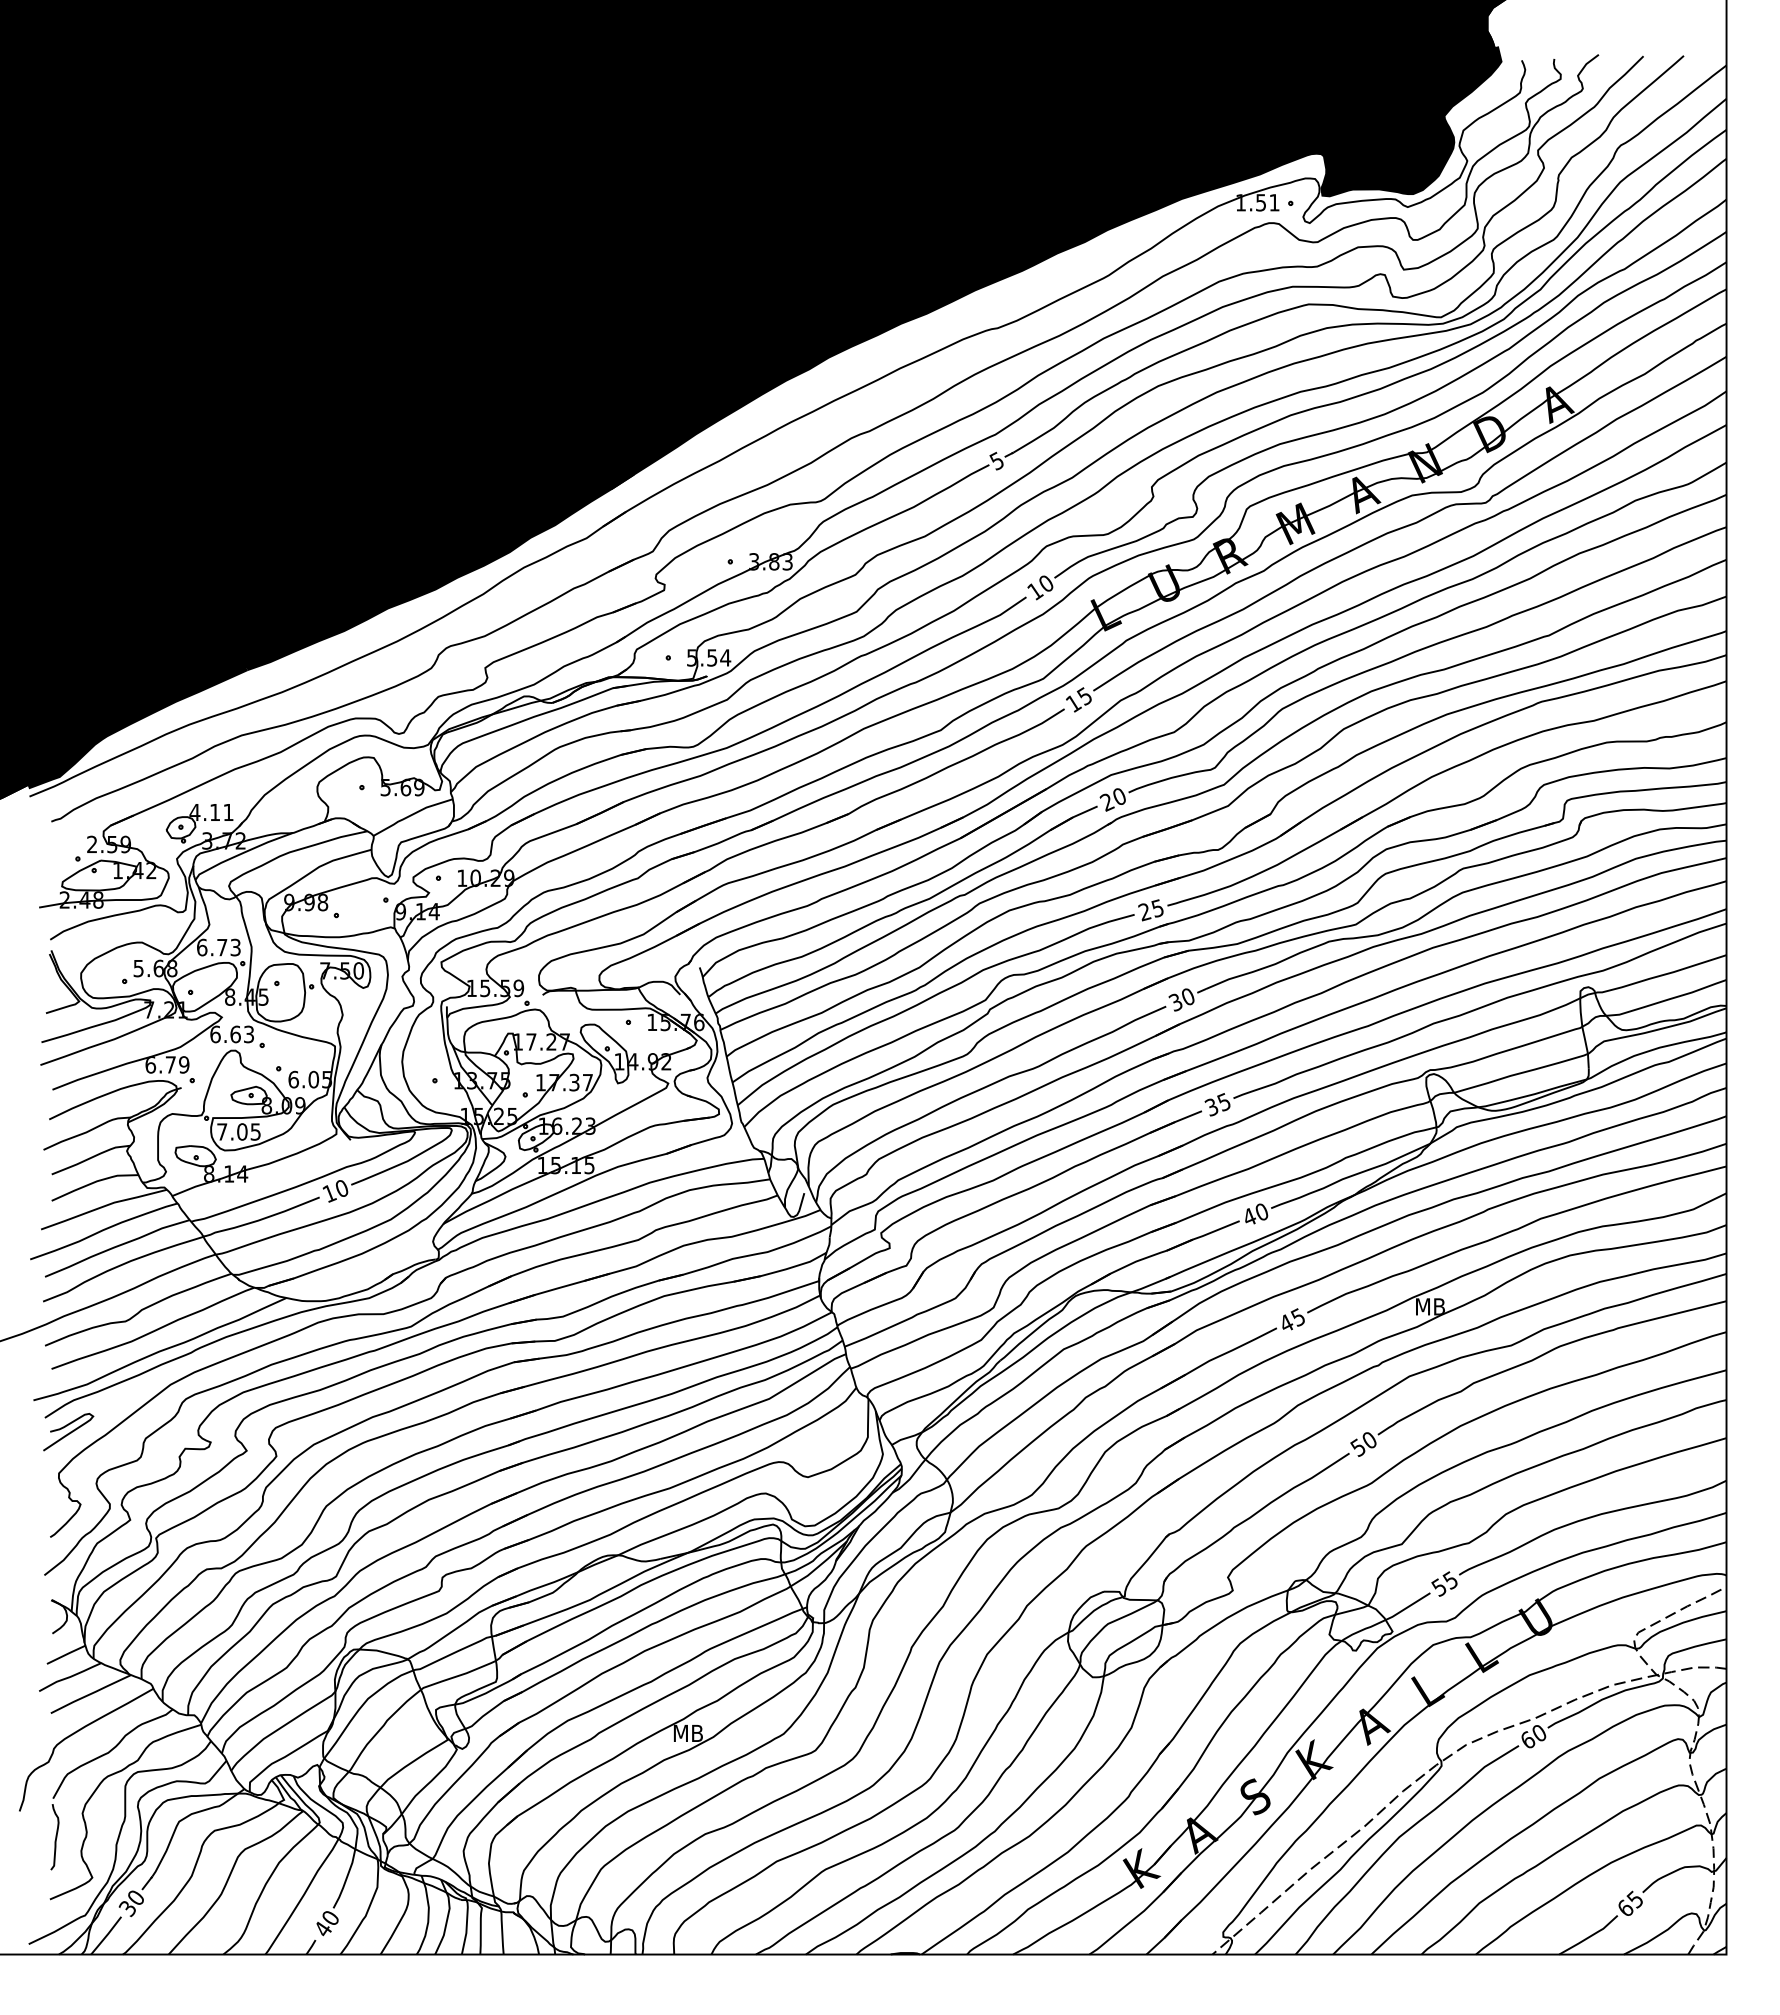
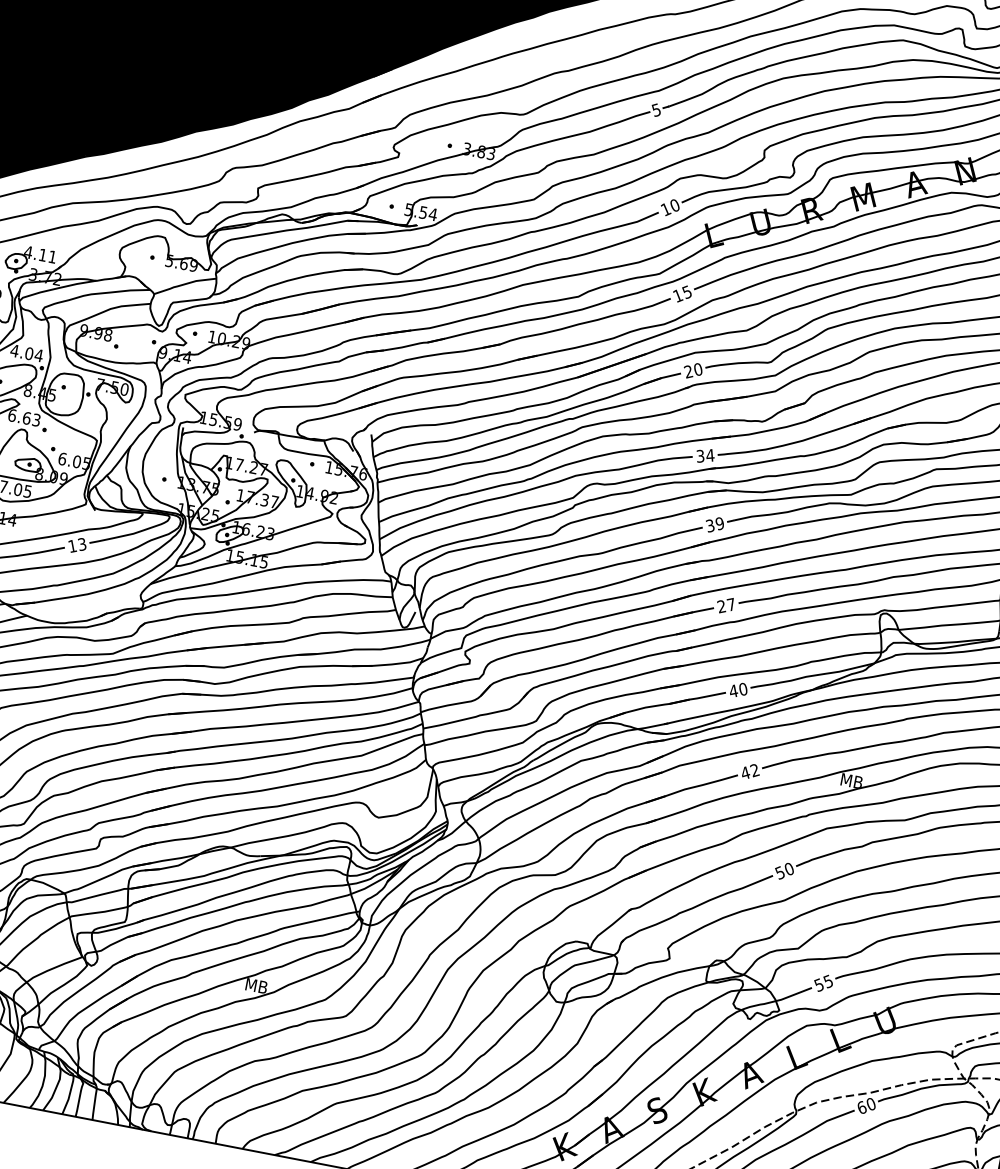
text: (1151, 910) -> (705, 456), 25 -> 34
text: (218, 947) -> (26, 353), 6.73 -> 4.04
text: (1187, 996) -> (719, 523), 30 -> 39
text: (1217, 1104) -> (726, 605), 35 -> 27
text: (341, 1188) -> (81, 544), 10 -> 13
text: (1298, 1317) -> (755, 770), 45 -> 42

